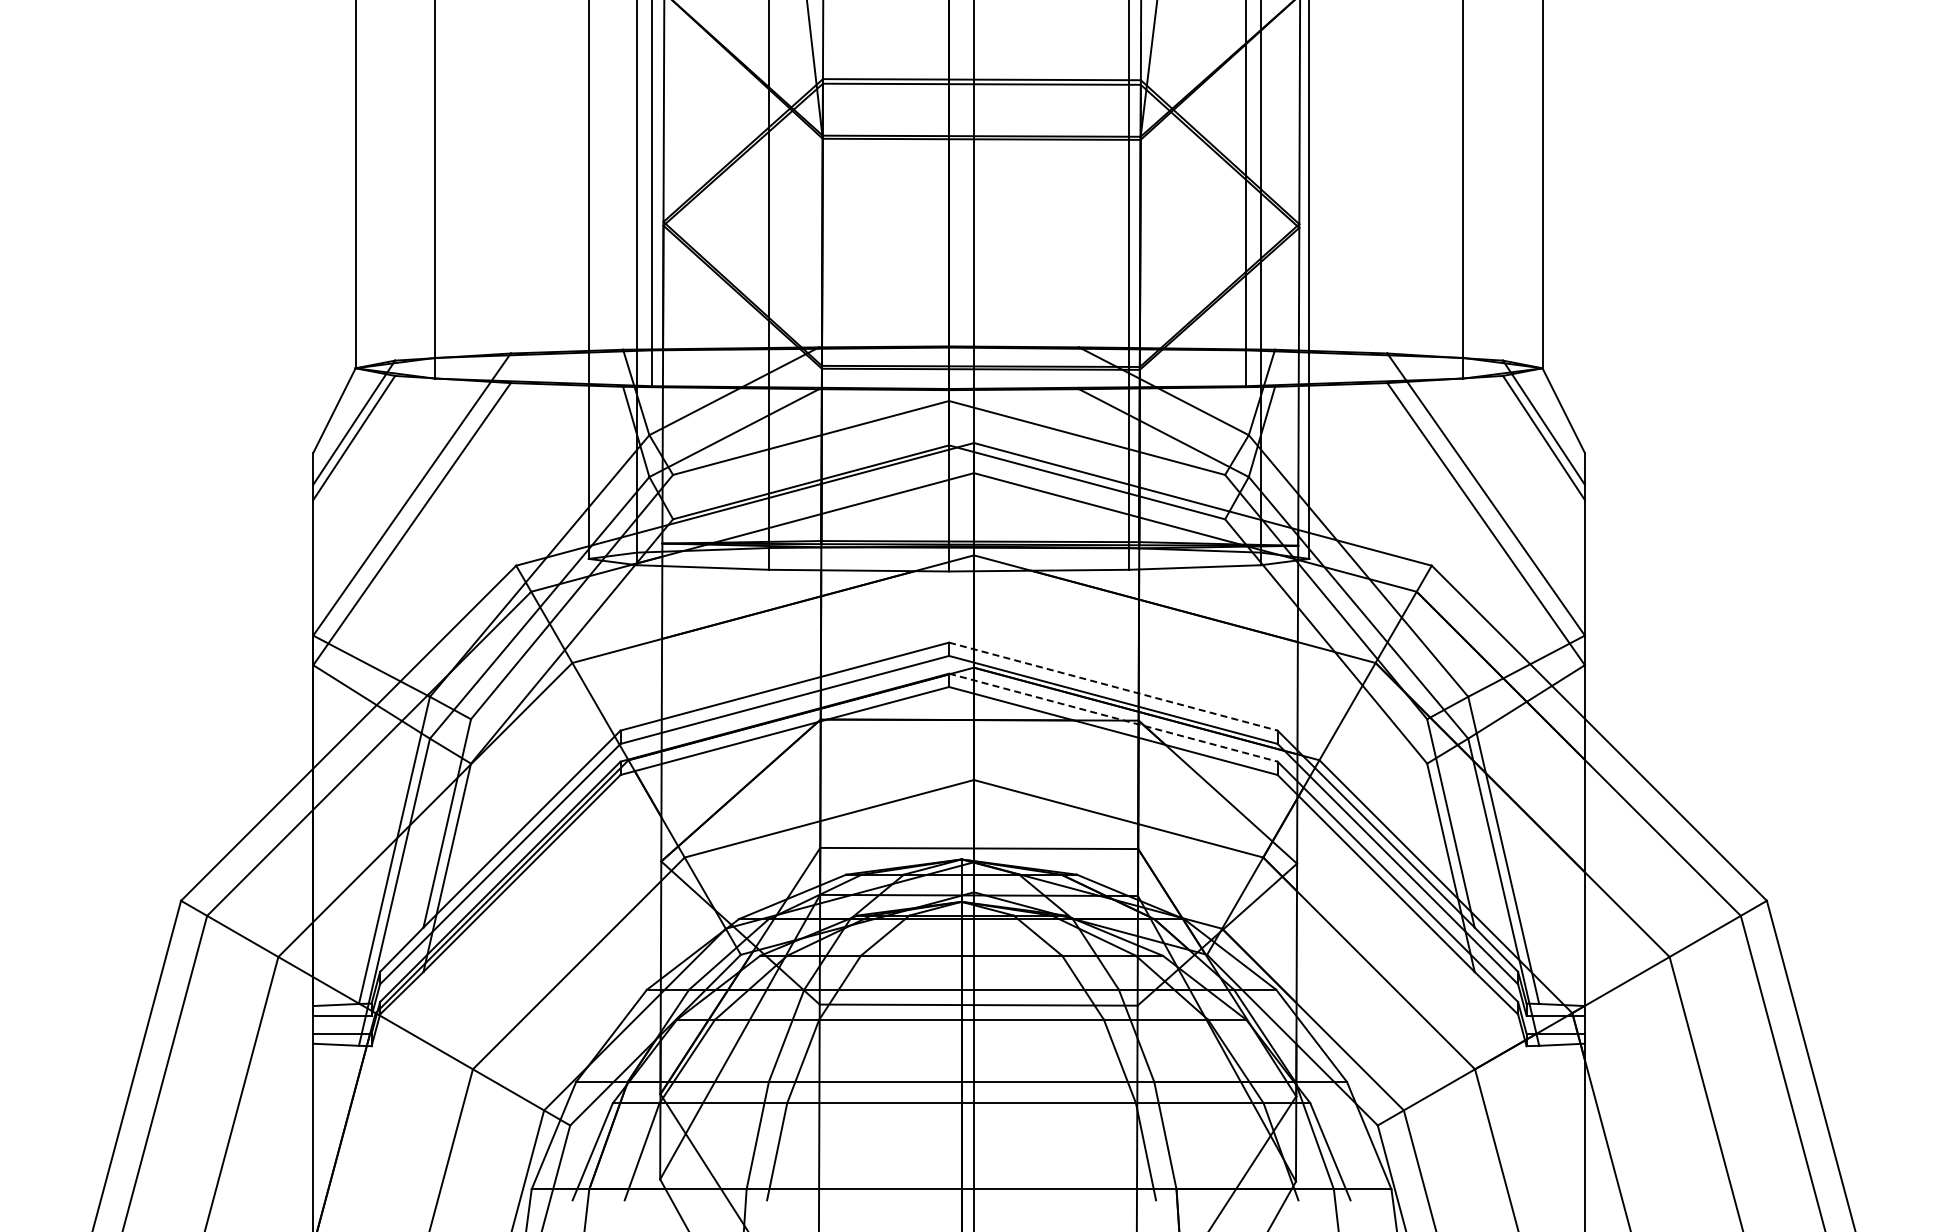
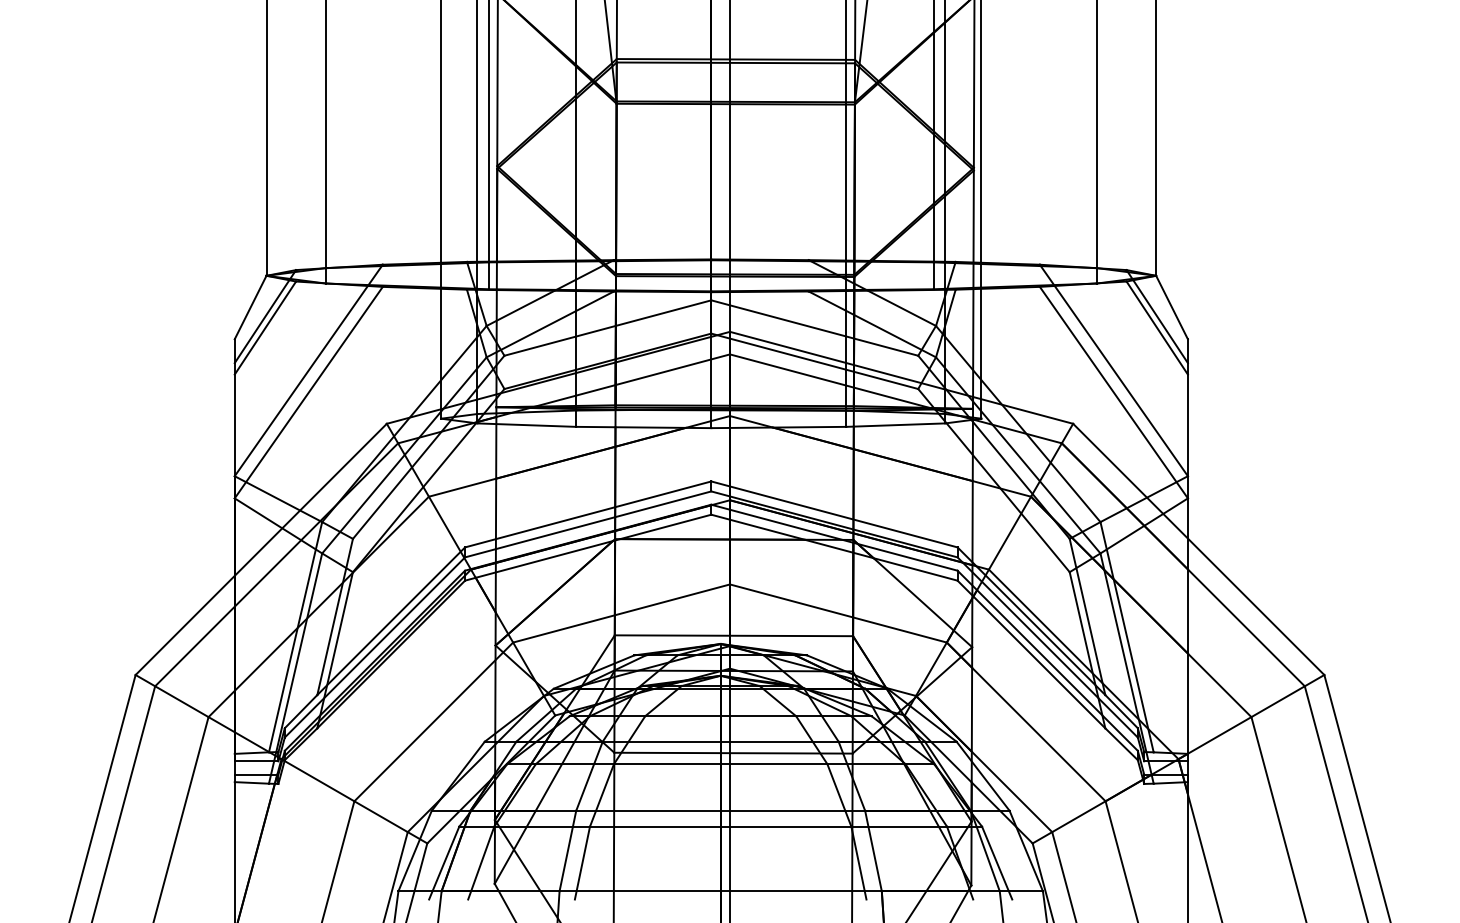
line: (1113, 686) -> (834, 514), dashed -> solid
line: (1113, 717) -> (834, 537), dashed -> solid

